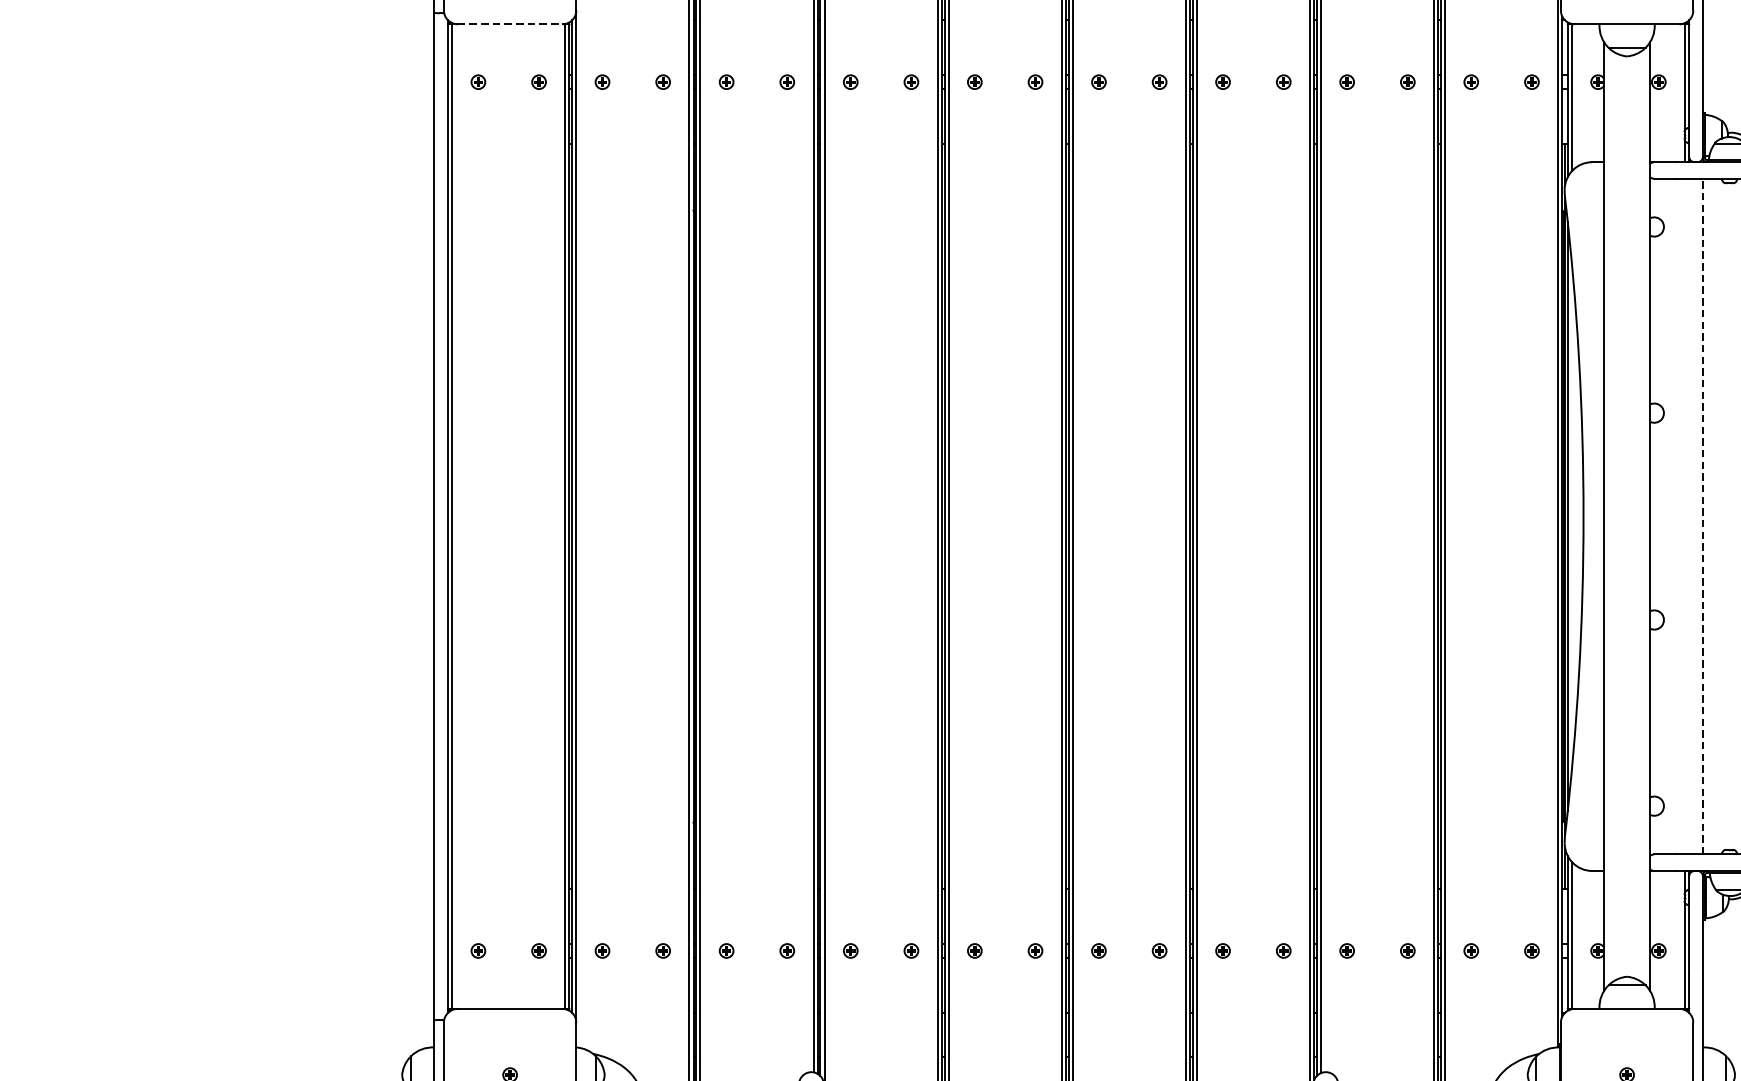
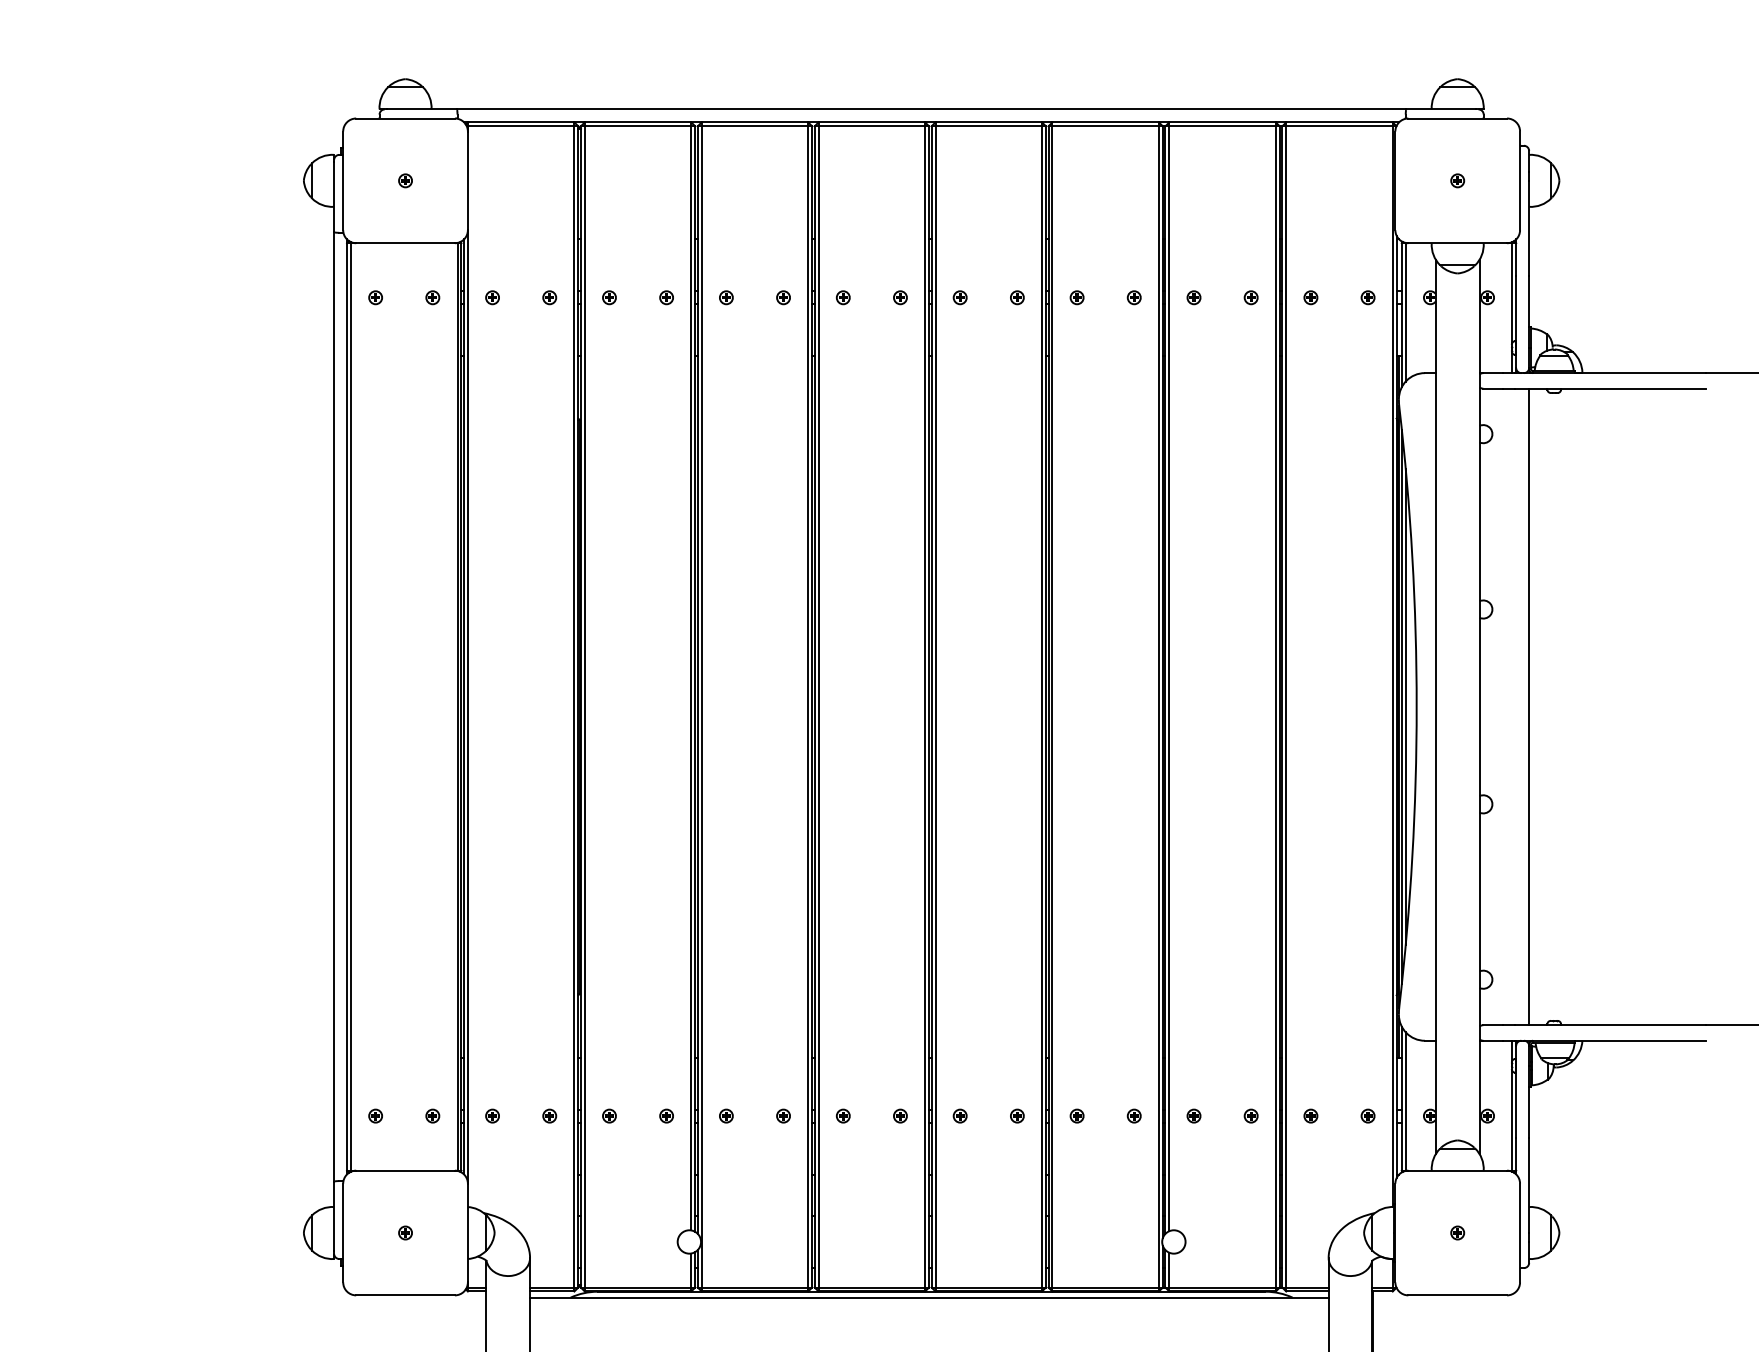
line: (511, 24) -> (406, 243), dashed -> solid
line: (1571, 516) -> (1405, 706), added
line: (1702, 516) -> (1528, 706), dashed -> solid

